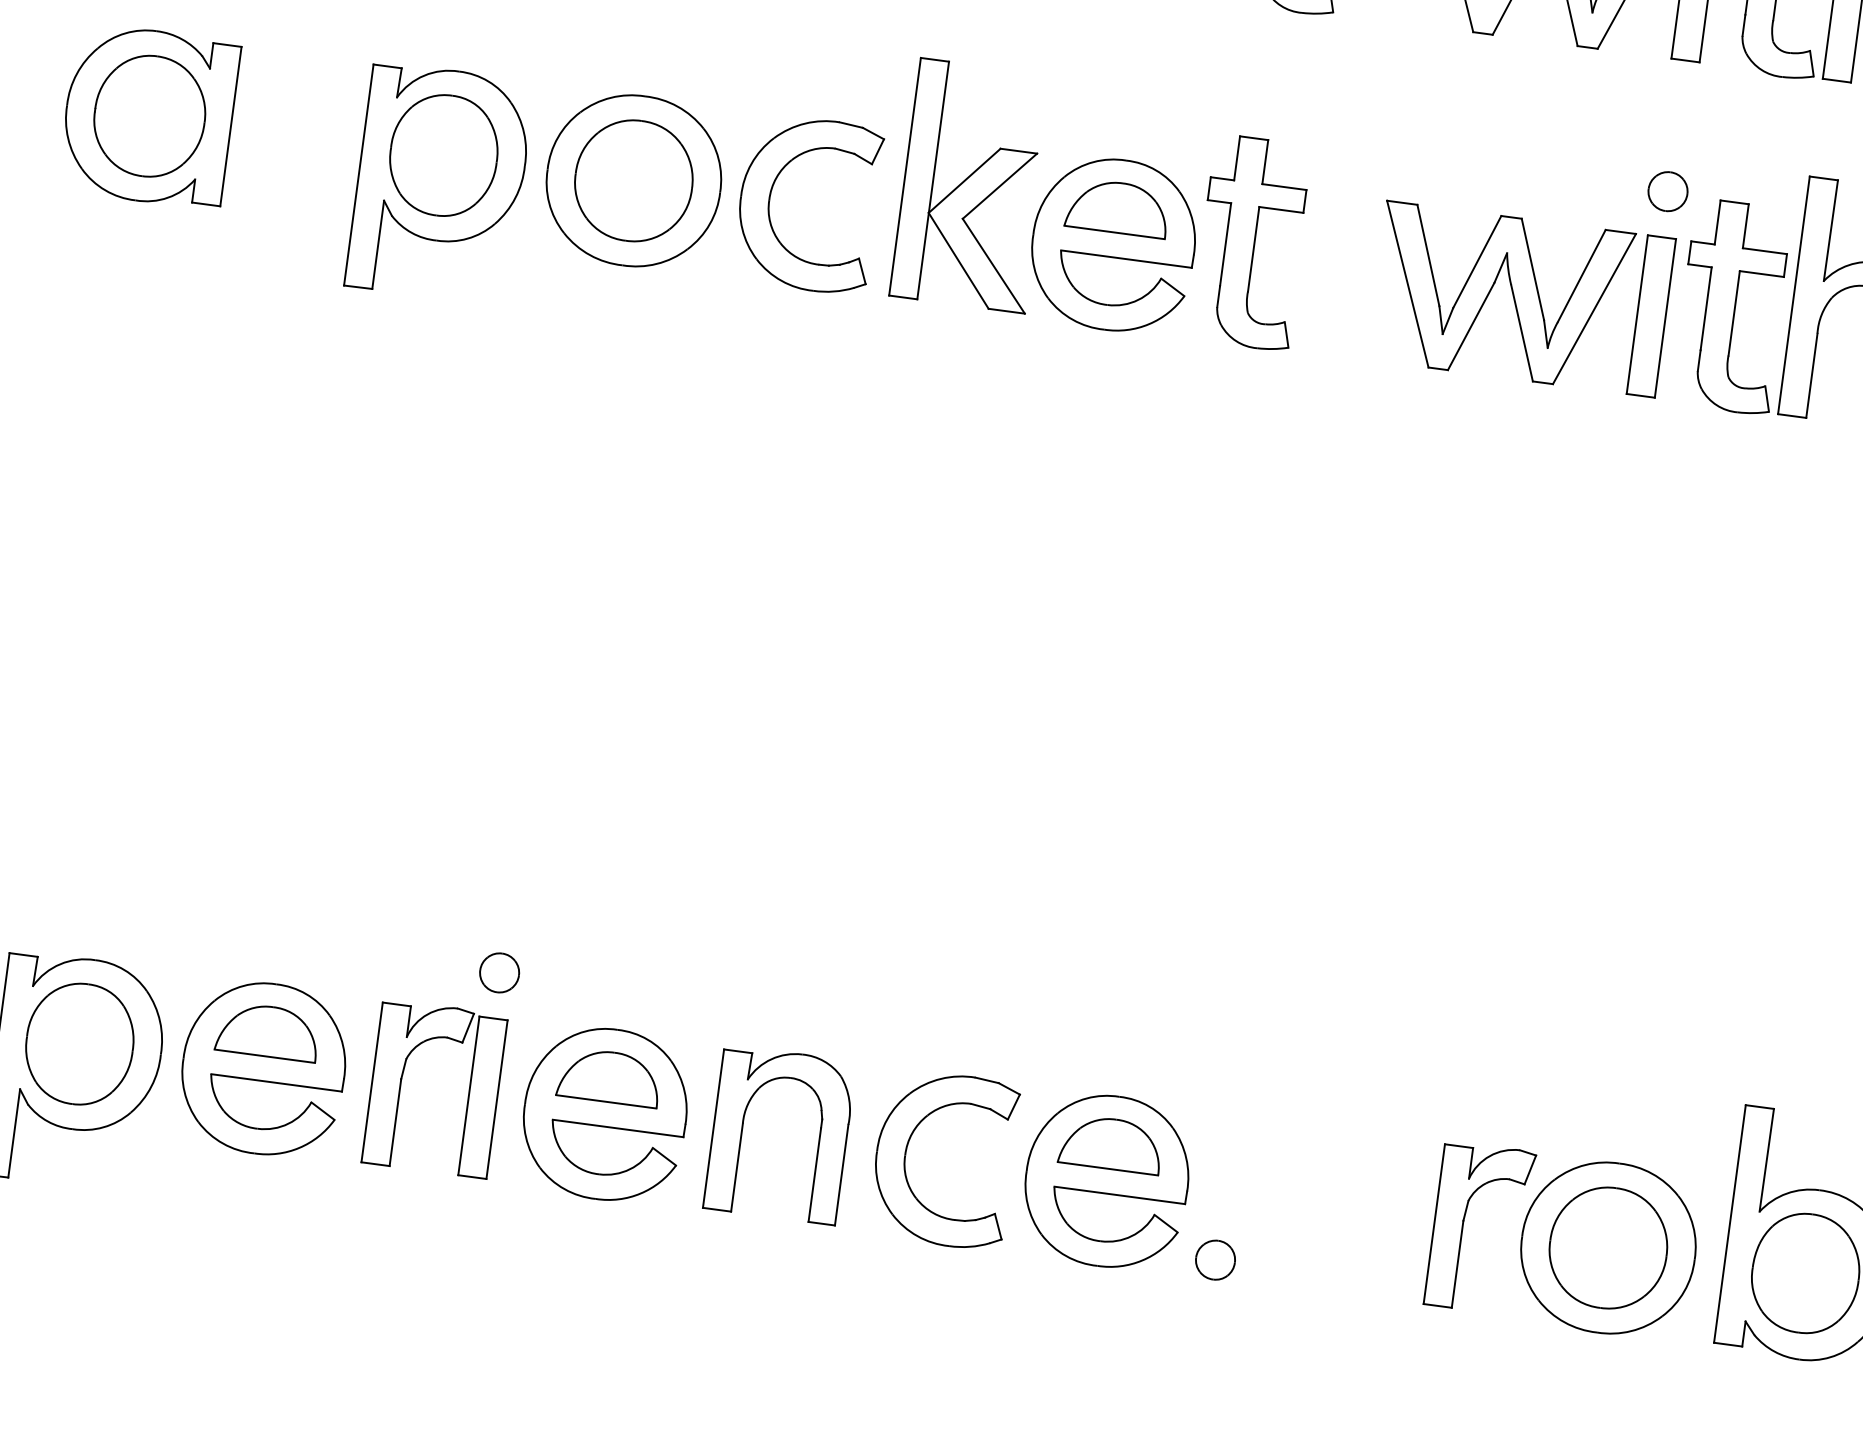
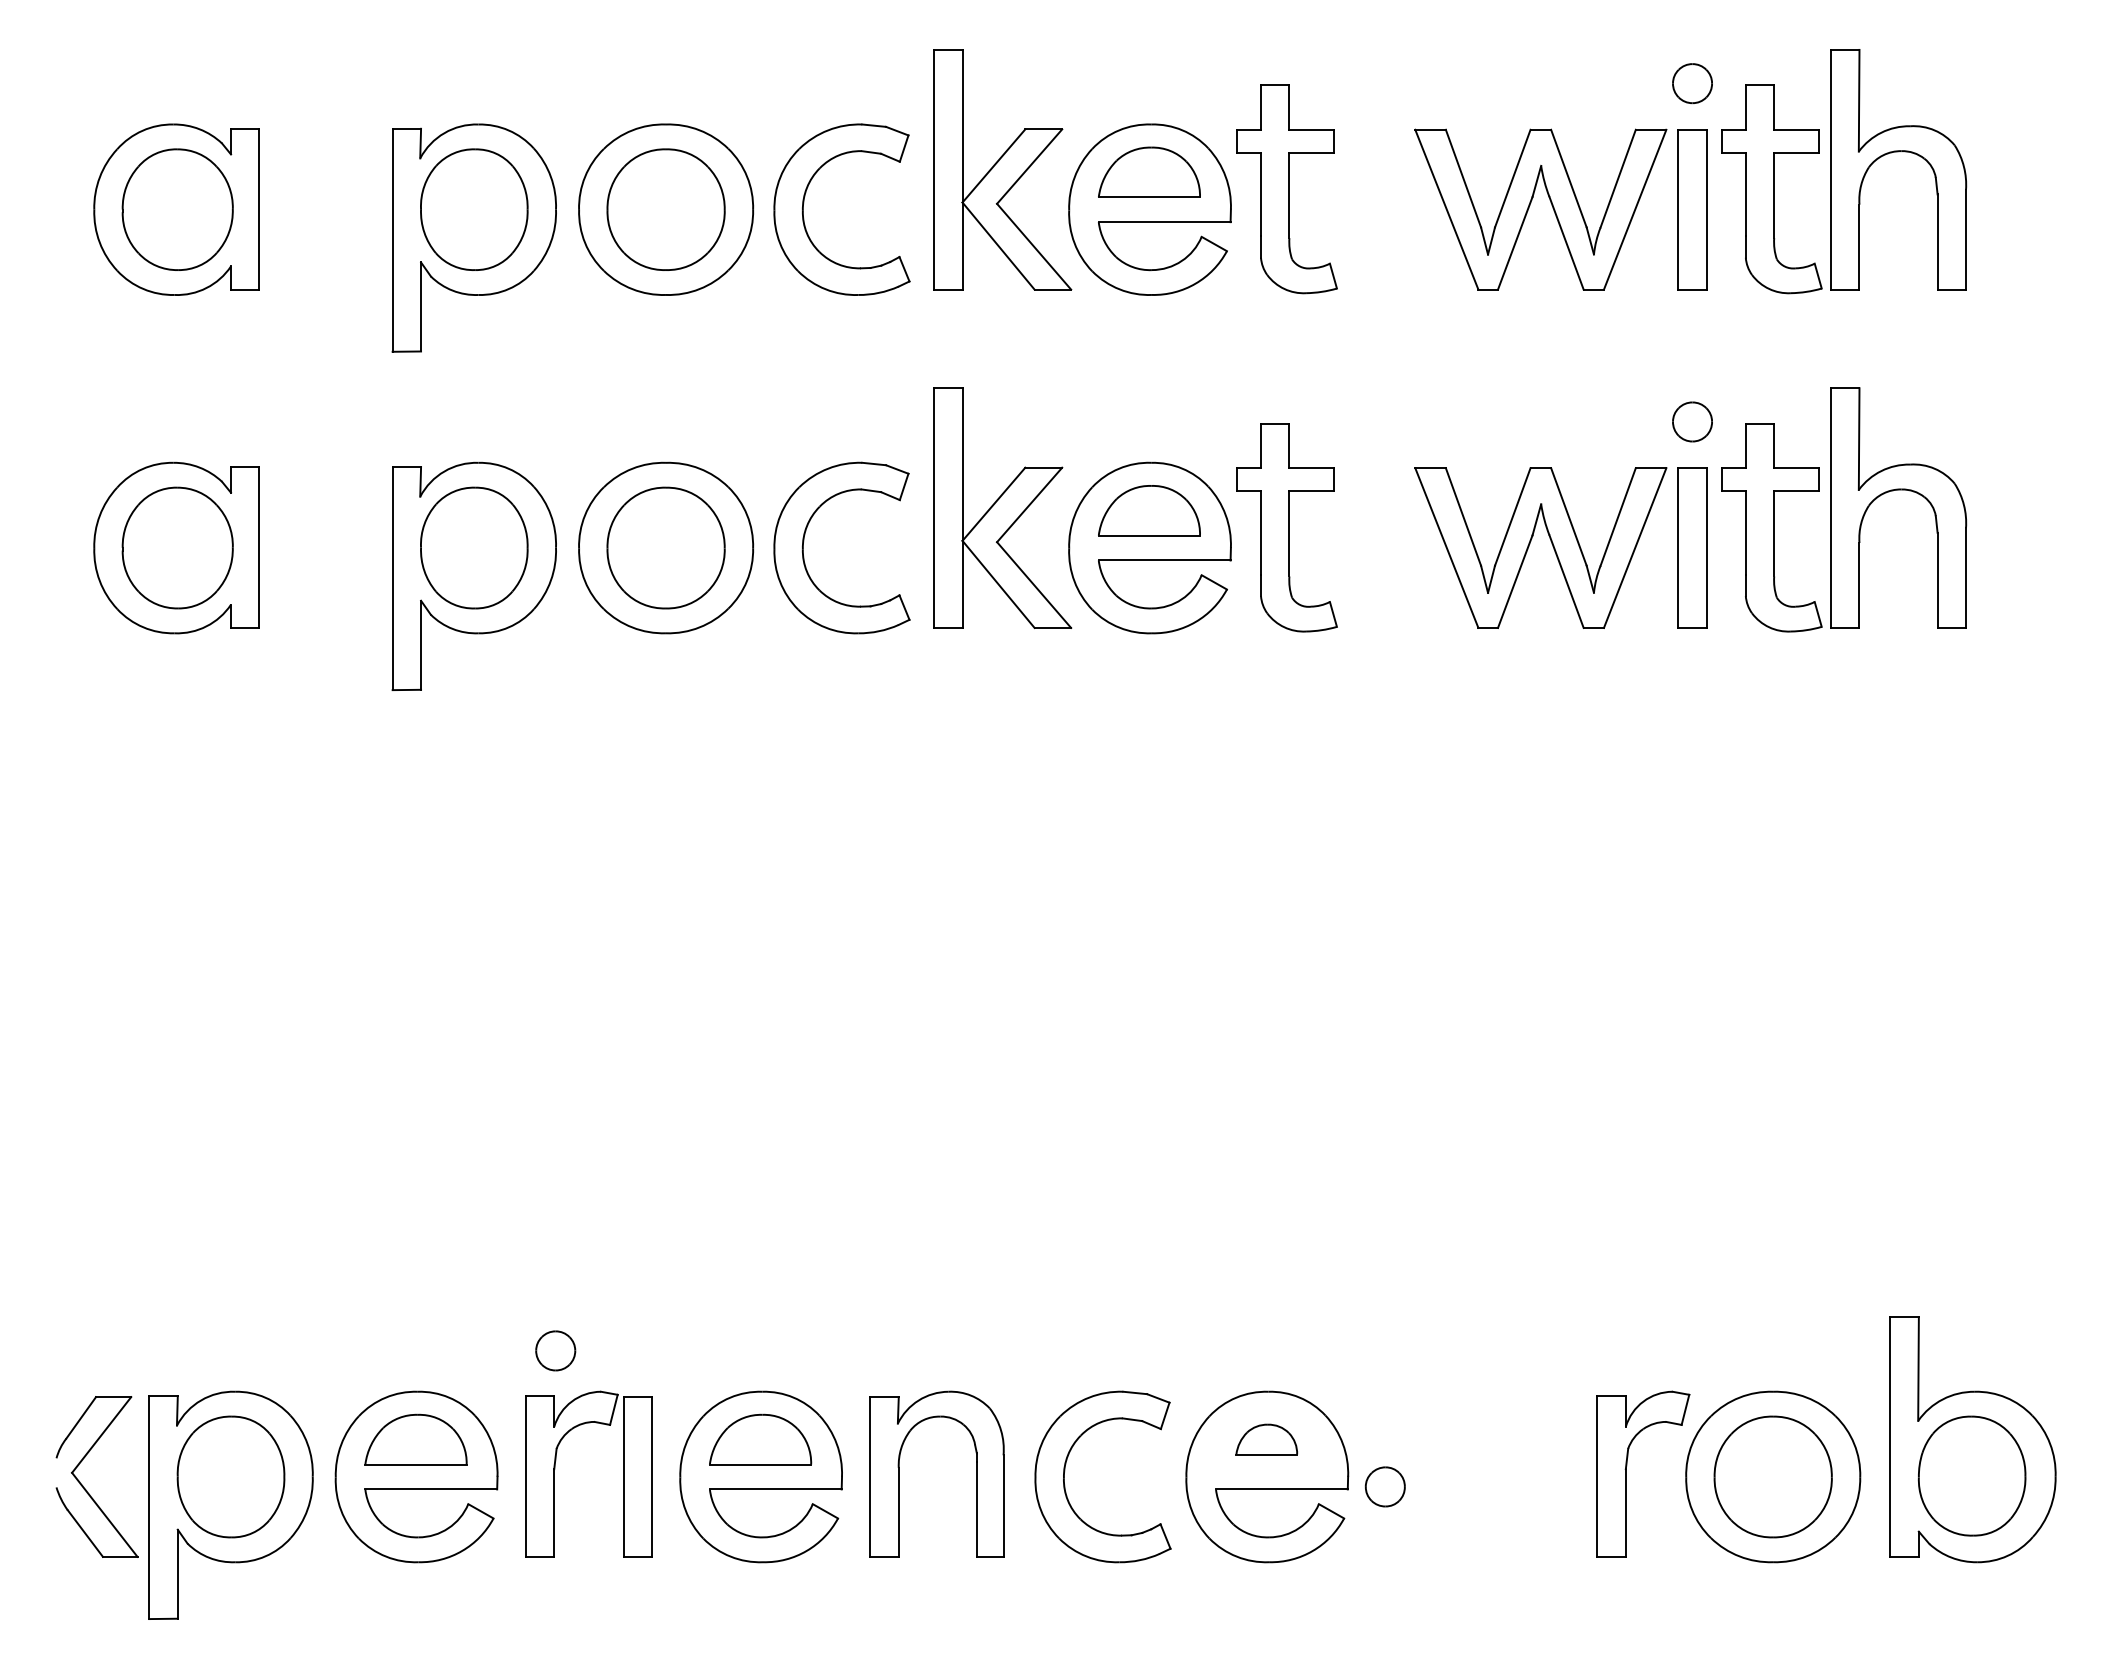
part: (499, 972) -> (555, 1350), moved
part: (1111, 1143) -> (1266, 1439), size x0.6
part: (1214, 1259) -> (1384, 1486), moved

